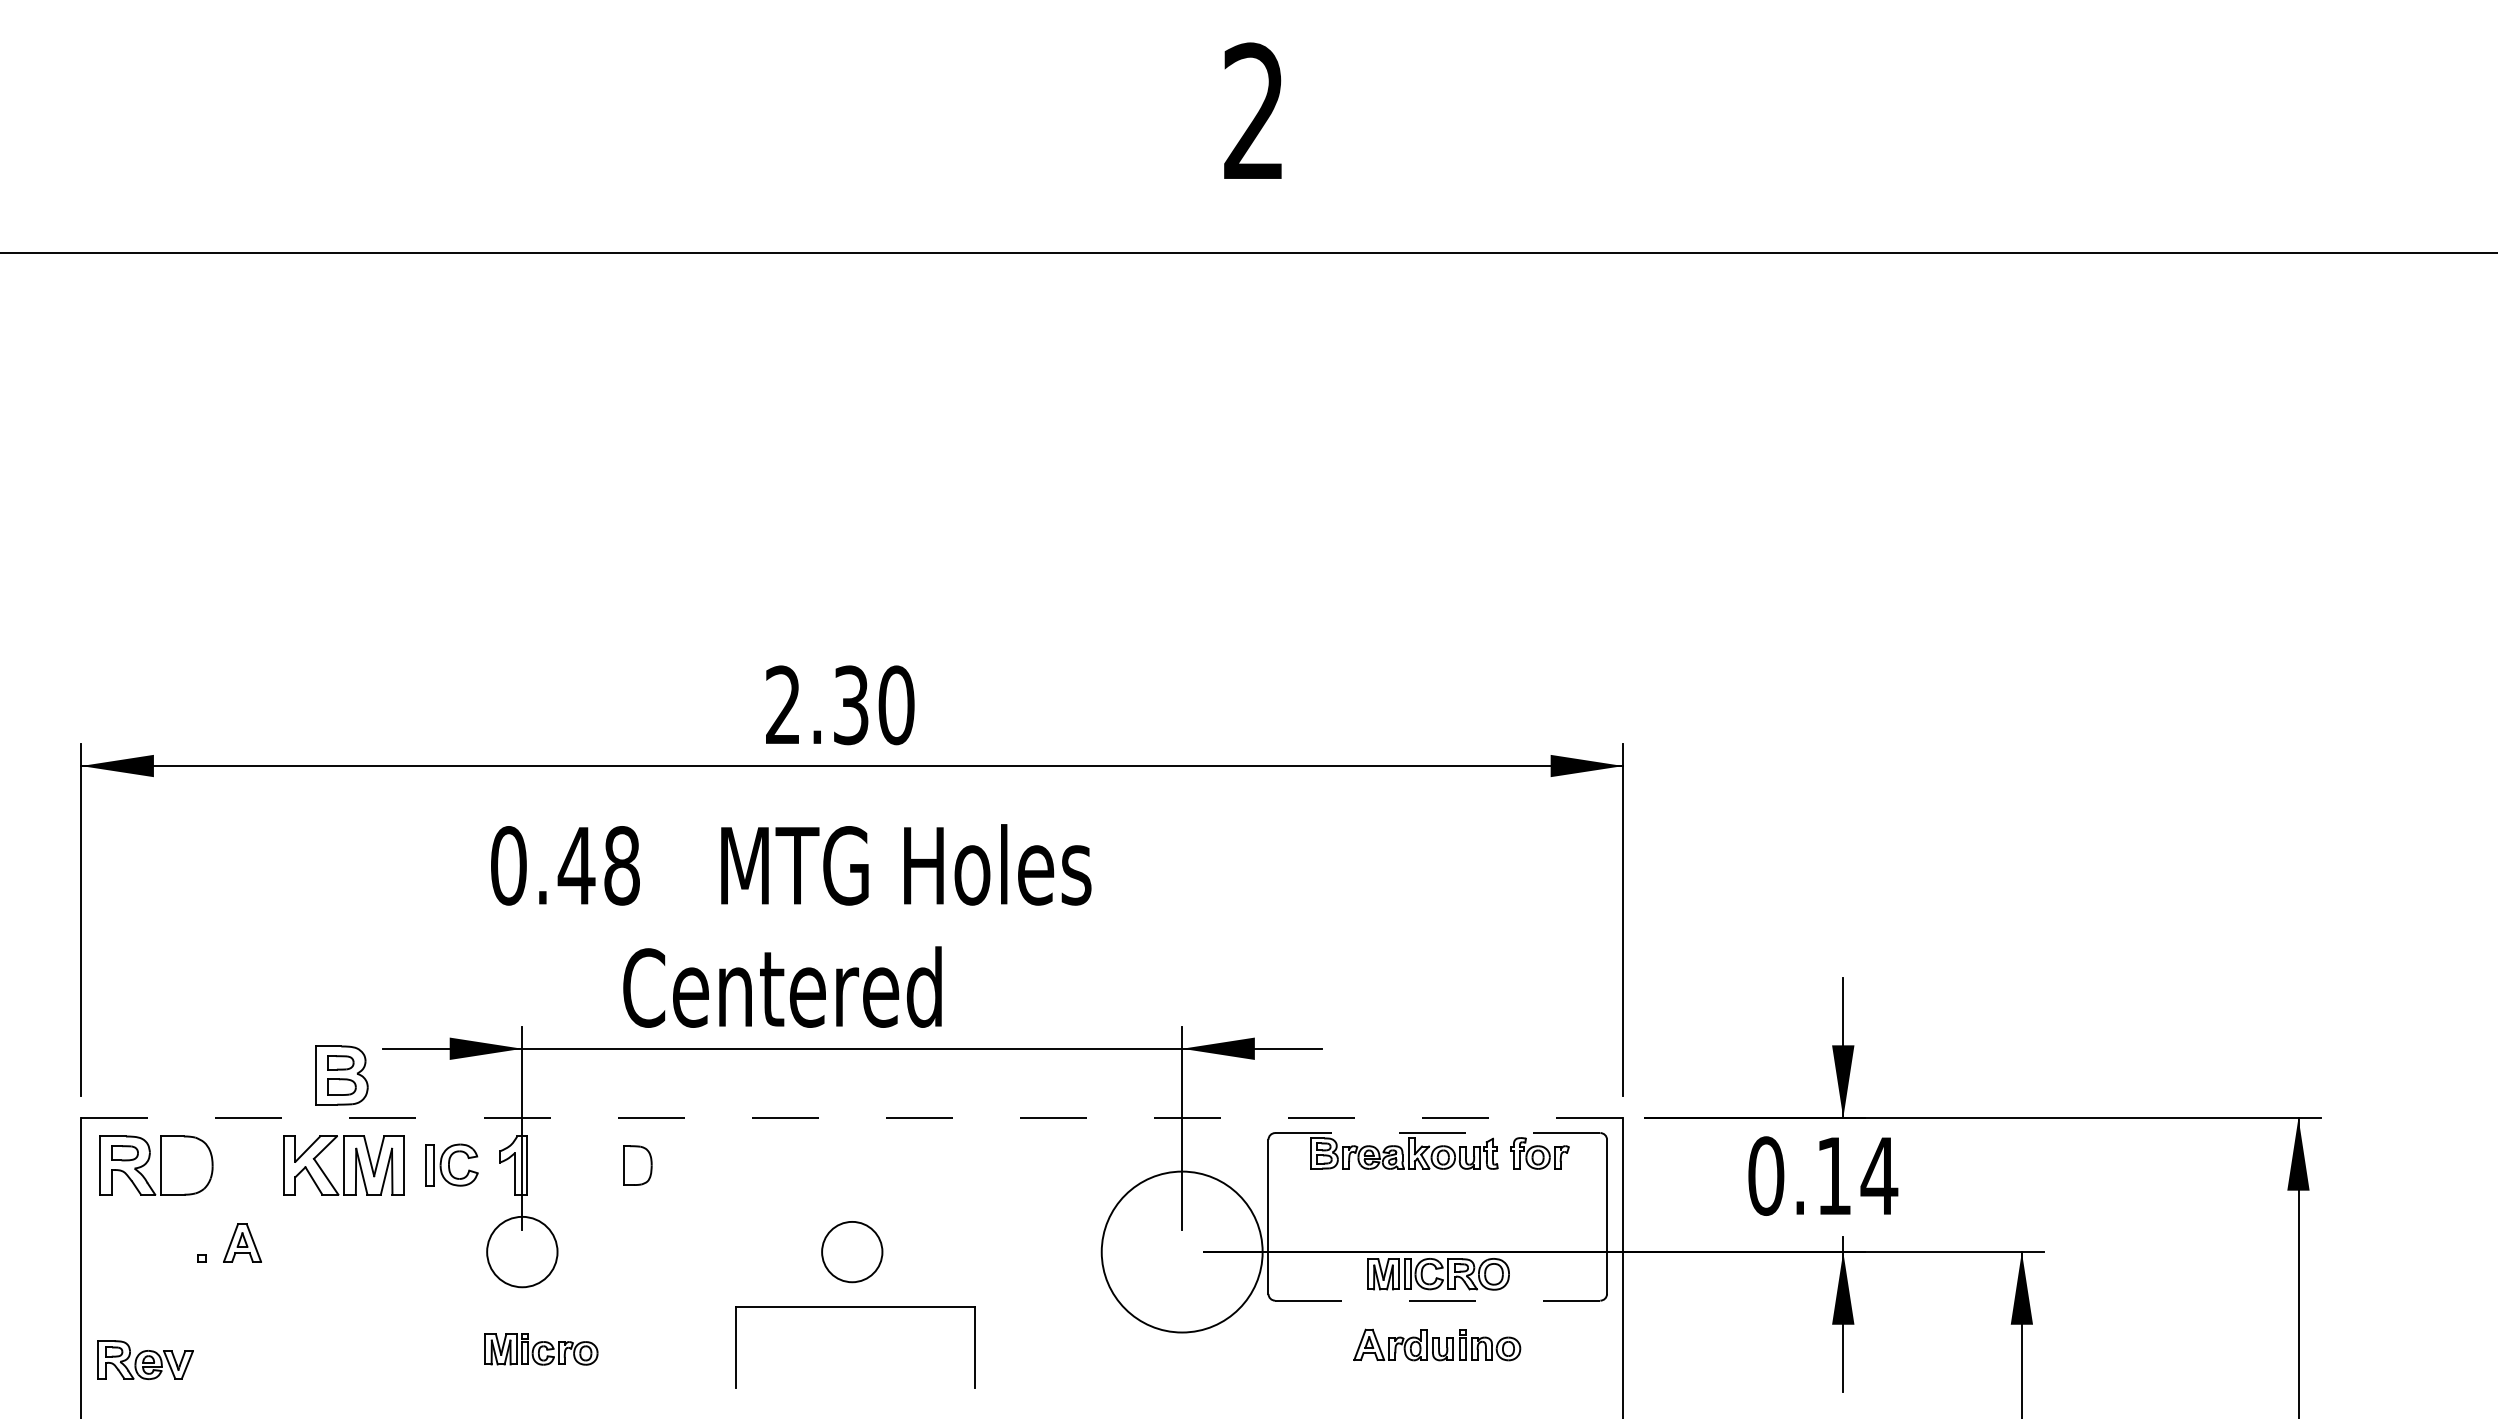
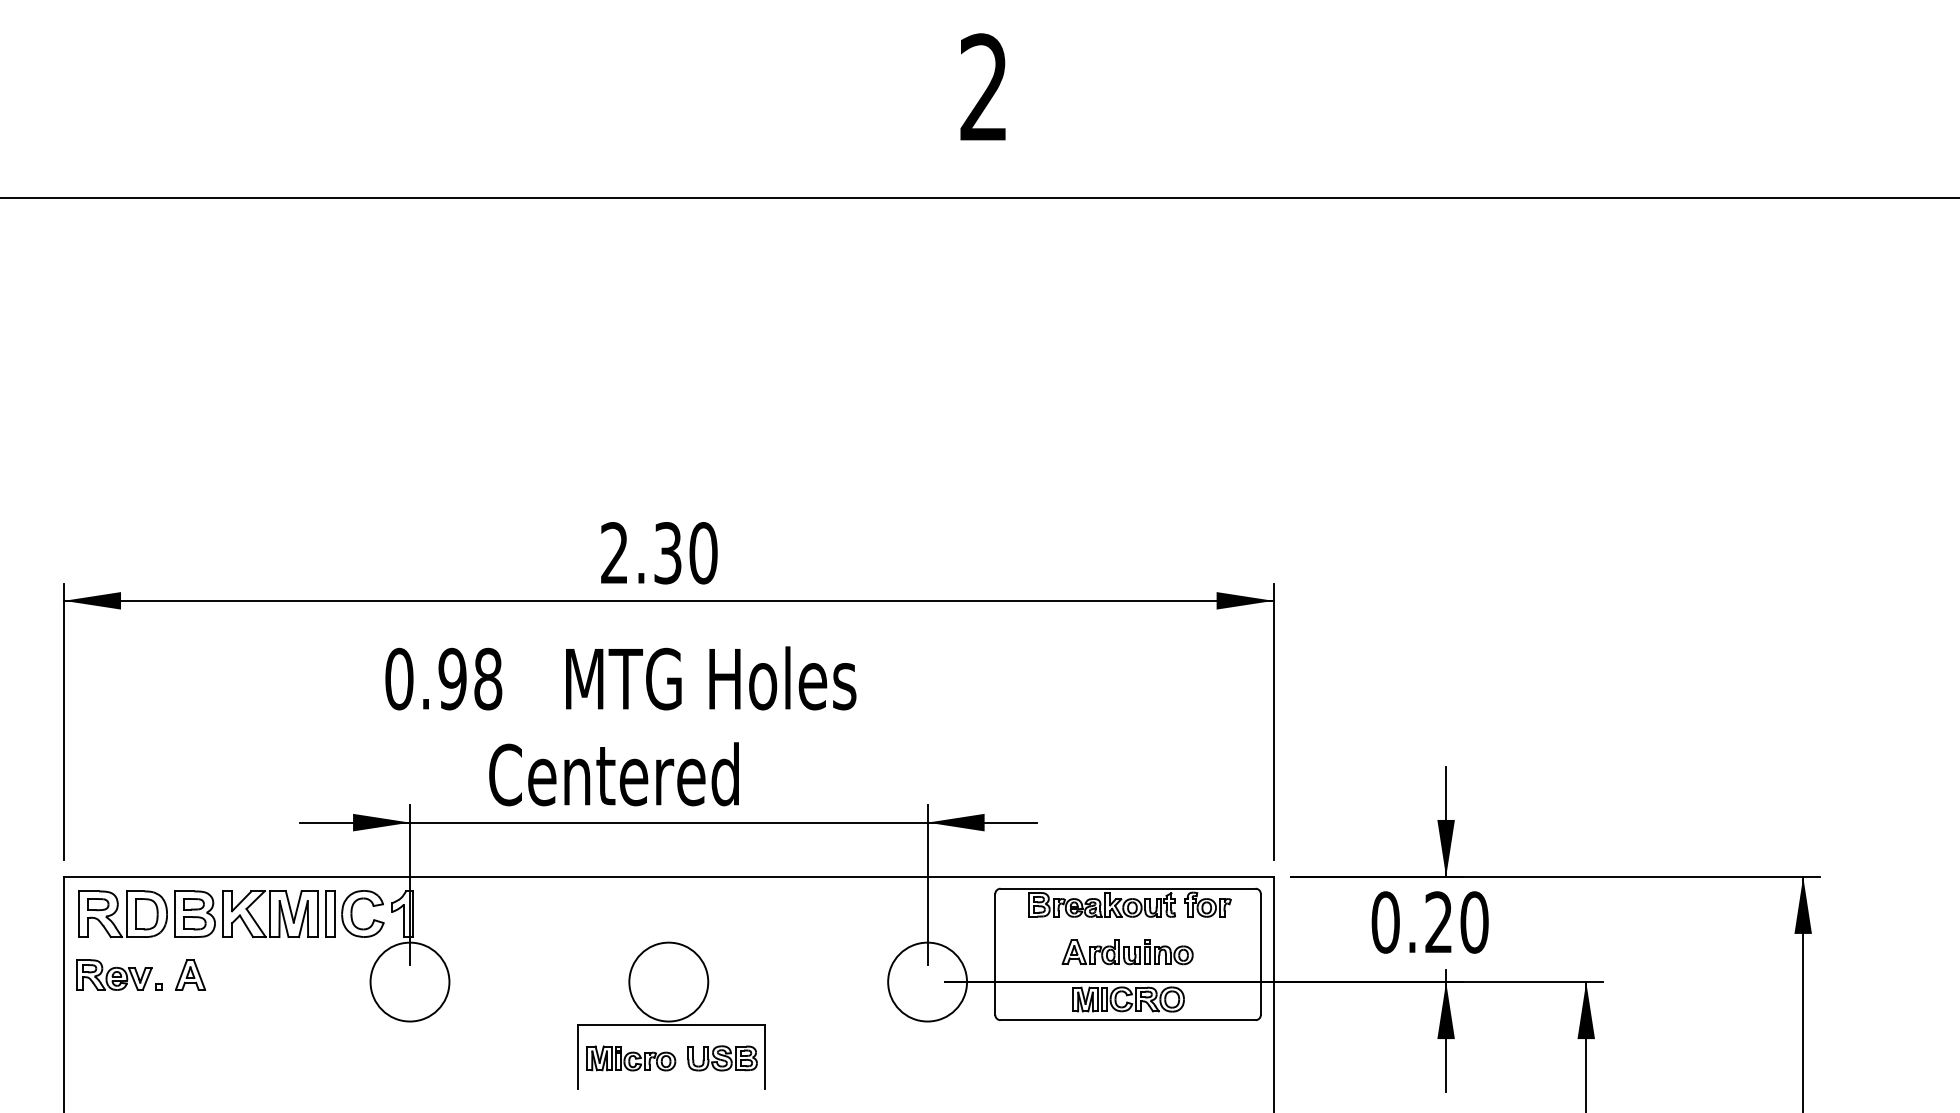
text: (576, 865) -> (452, 678), 0.48 -> 0.98
part: (341, 1075) -> (194, 914), moved
line: (851, 1117) -> (668, 876), dashed -> solid
line: (1437, 1133) -> (1127, 889), dashed -> solid
part: (451, 1164) -> (354, 913), size x1.43
part: (637, 1165) -> (146, 914), moved
text: (1857, 1175) -> (1457, 922), 0.14 -> 0.20
circle: (522, 1251) -> (410, 981), size x1.43
circle: (851, 1251) -> (668, 981), size x1.67
circle: (1181, 1251) -> (927, 981), size x0.62
line: (1437, 1300) -> (1127, 1020), dashed -> solid
part: (1437, 1344) -> (1127, 951), moved
part: (541, 1349) -> (631, 1058), moved
part: (920, 1349) -> (722, 1058), added
part: (145, 1359) -> (114, 974), moved

